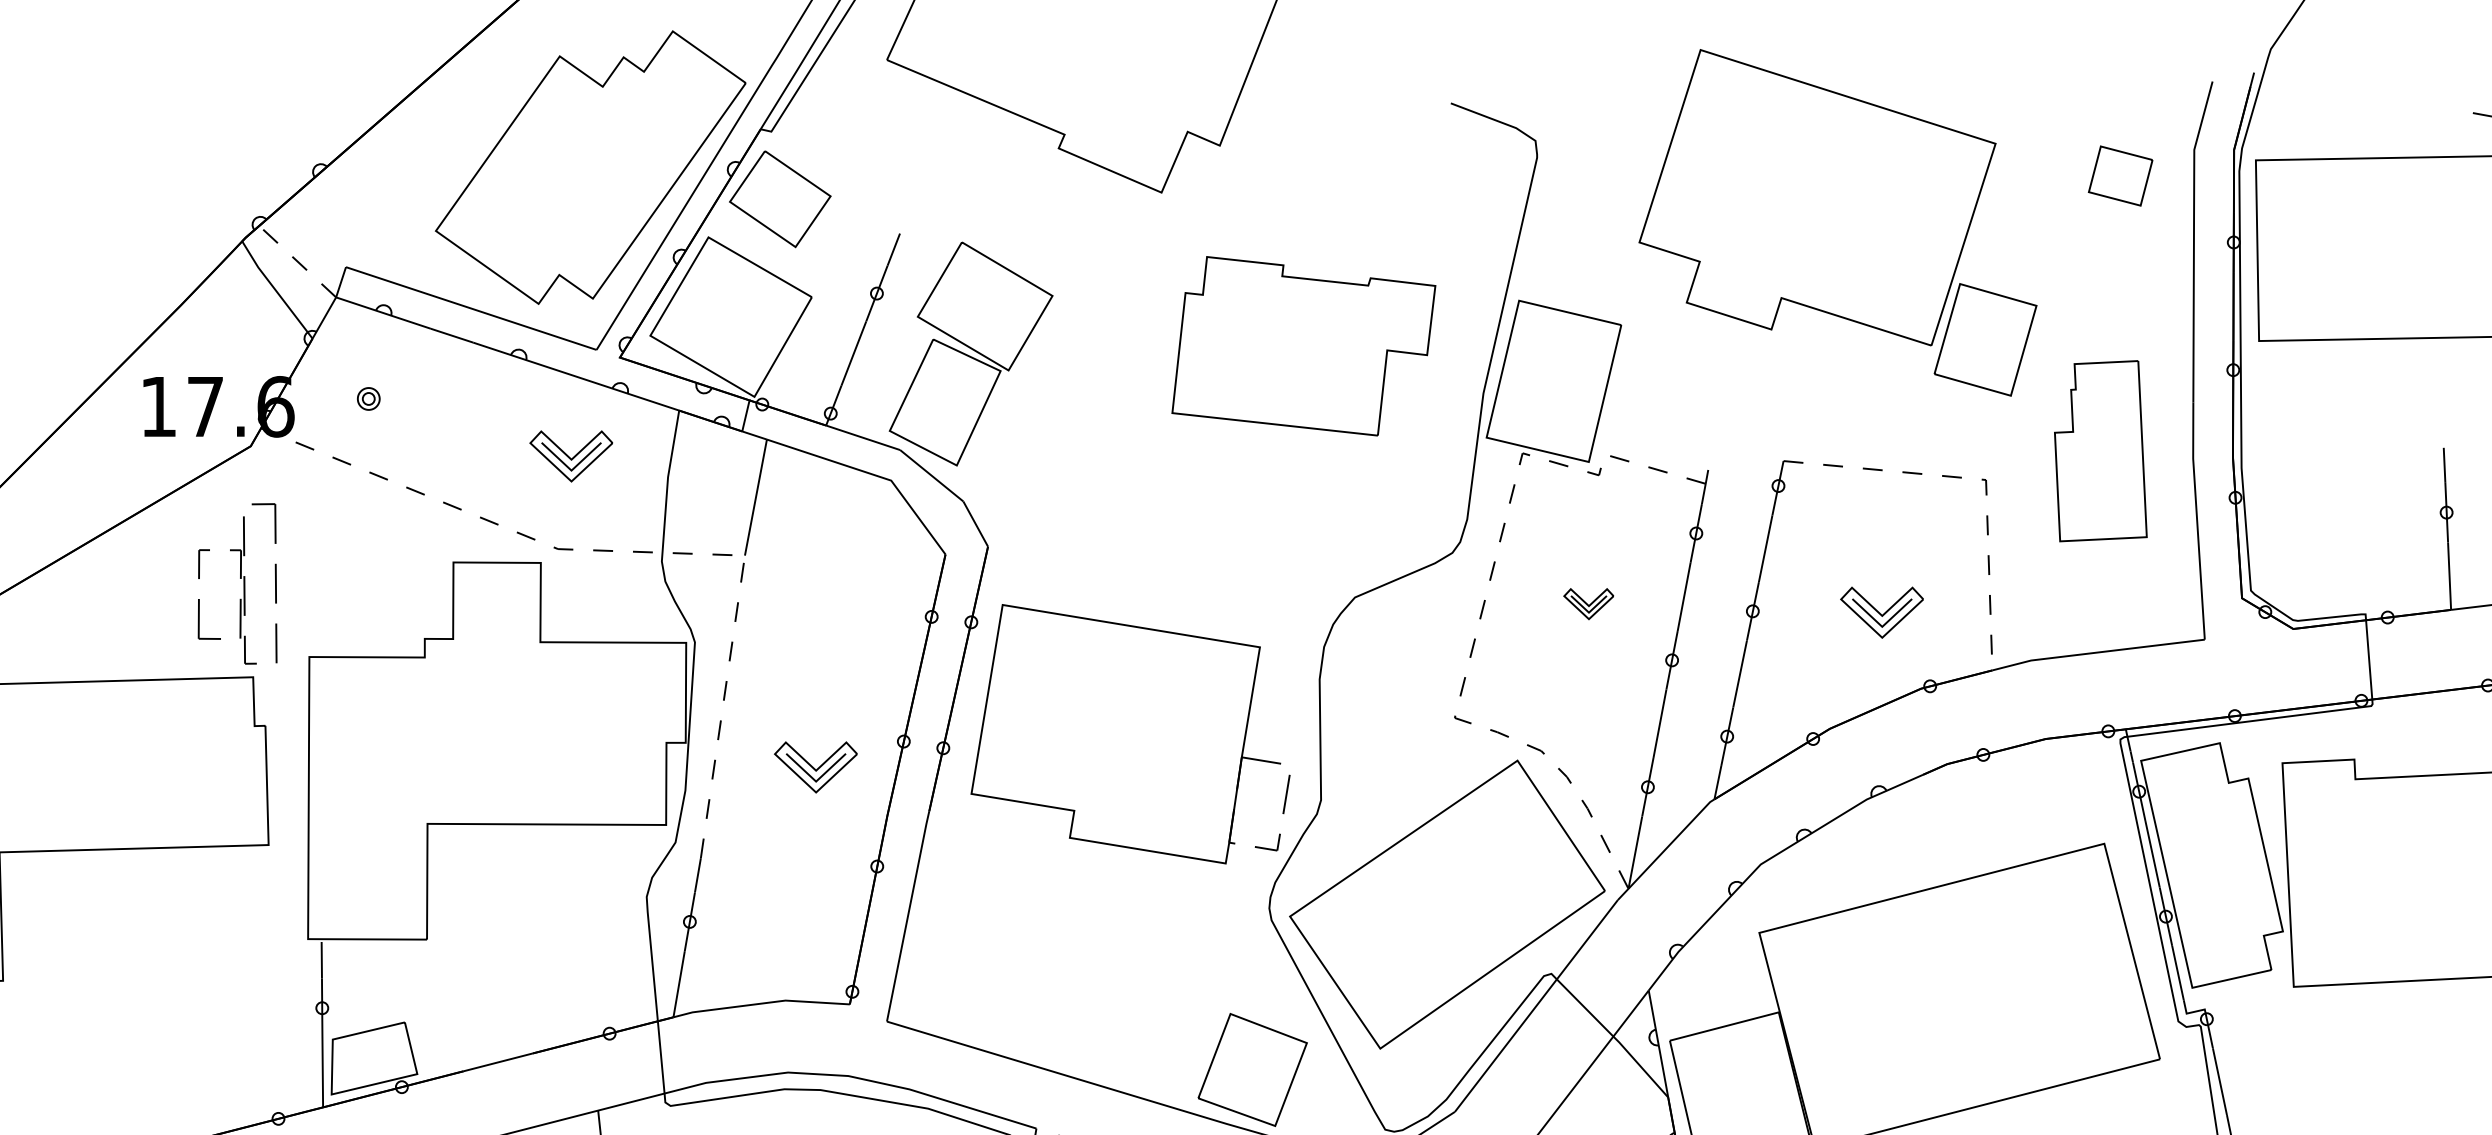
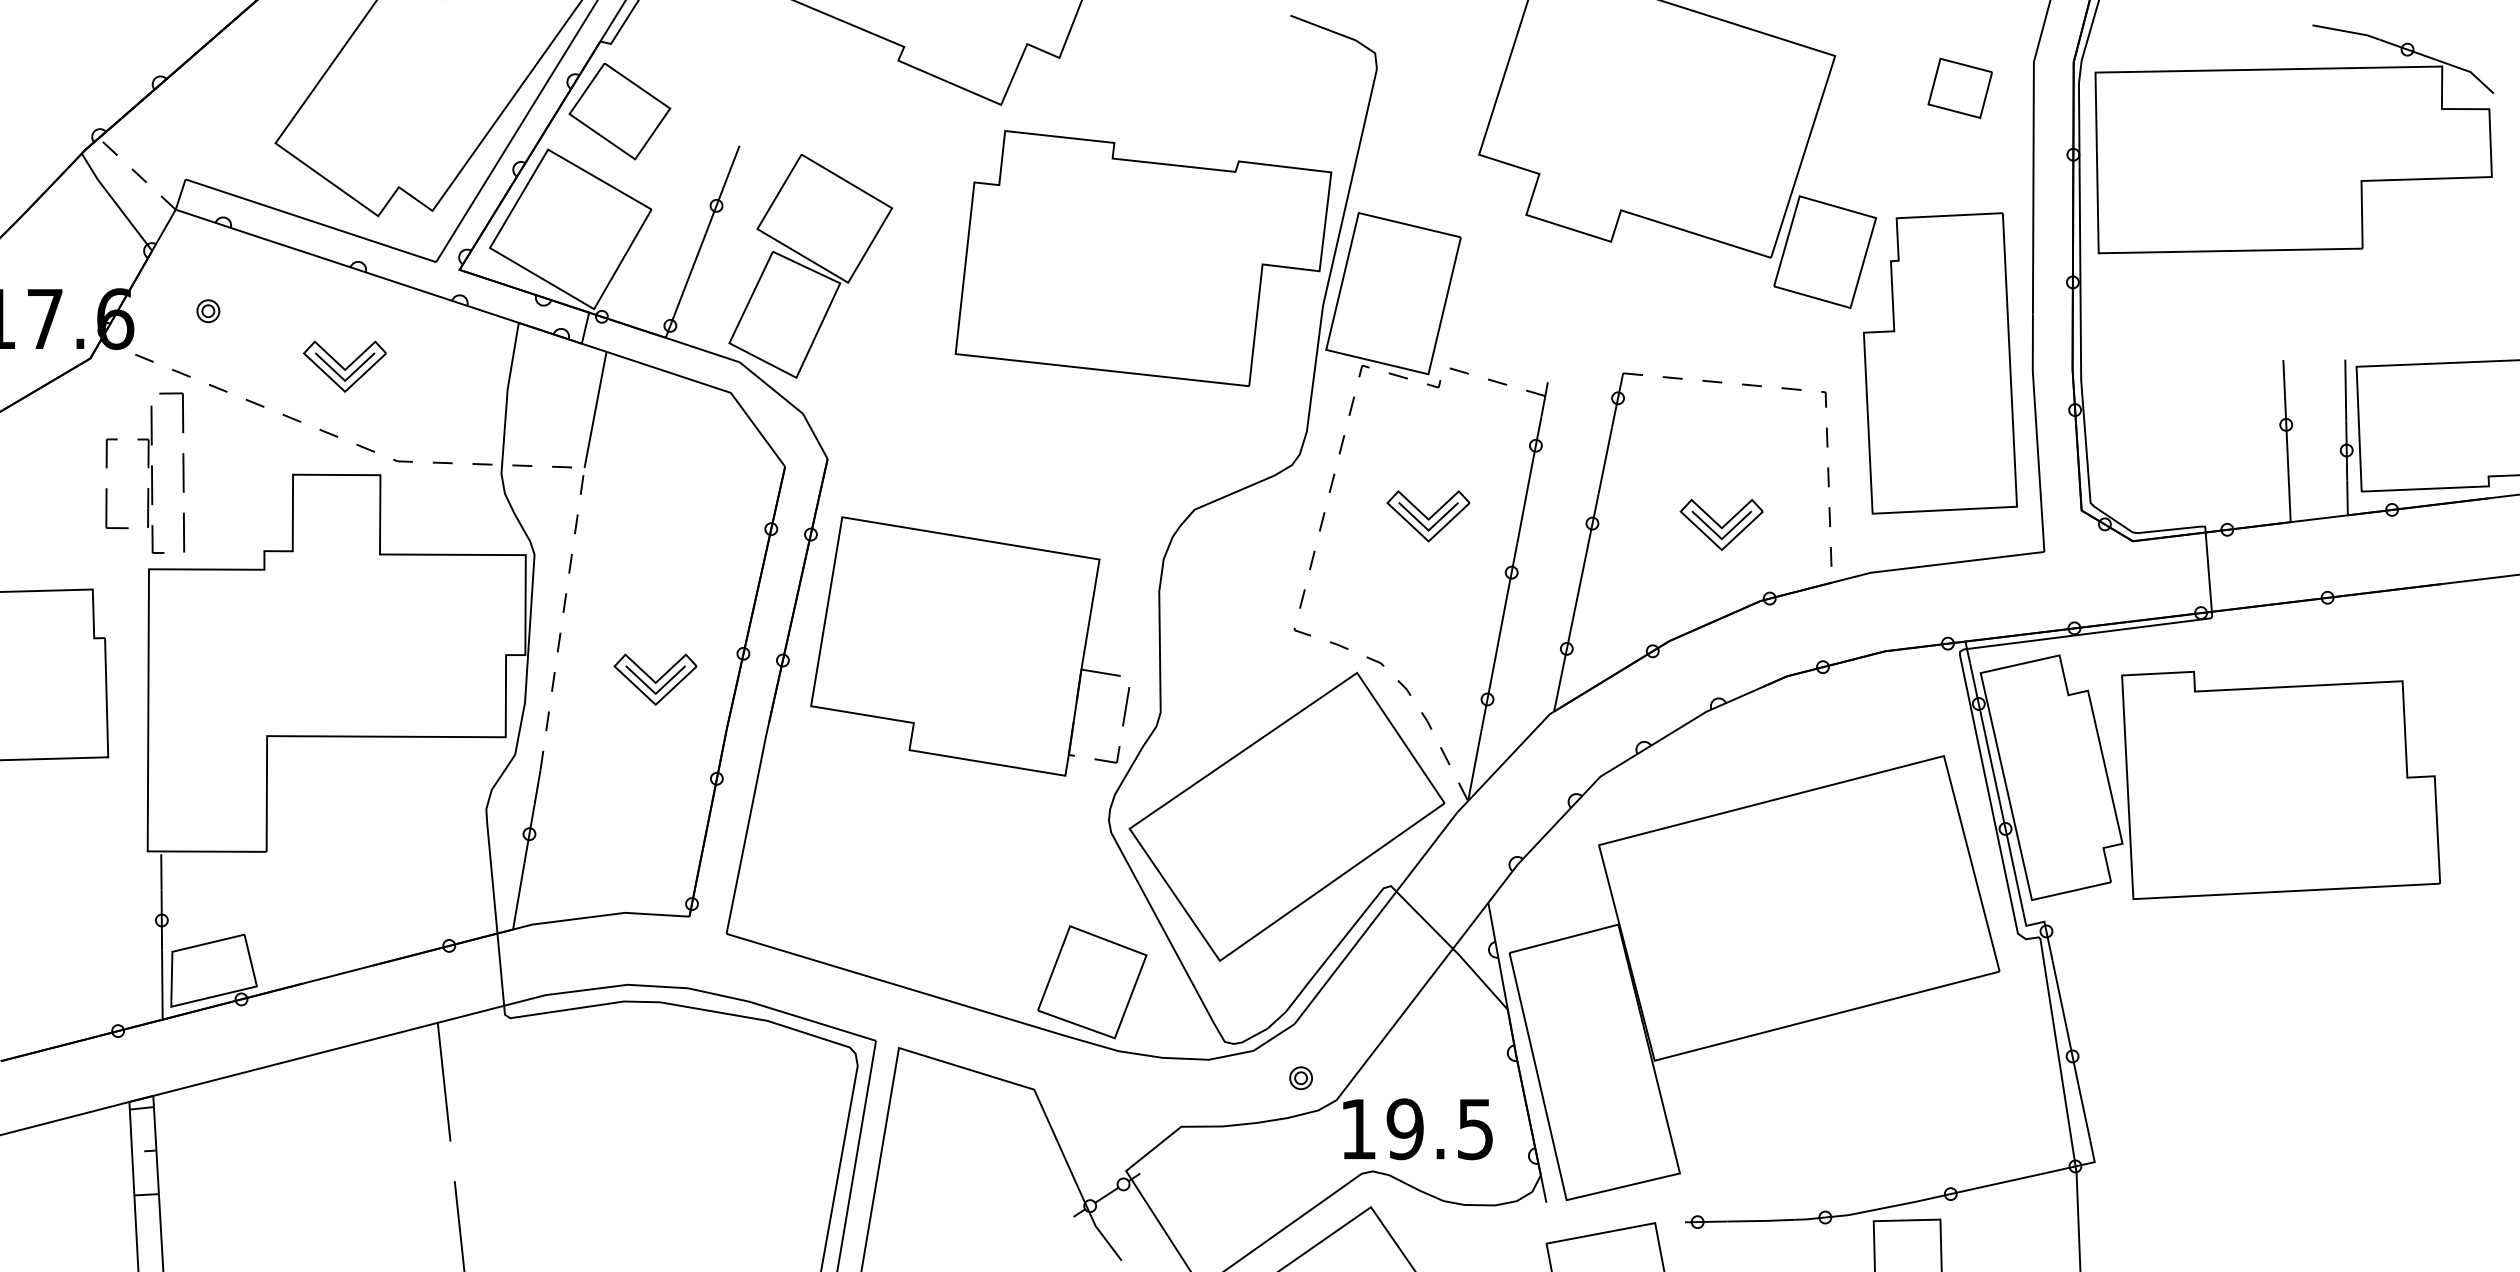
part: (1303, 346) -> (1143, 258), size x1.43
part: (2100, 451) -> (1940, 363), size x1.67
part: (570, 456) -> (344, 366), moved
part: (237, 583) -> (145, 472), moved
part: (1588, 604) -> (1428, 516), size x1.67

